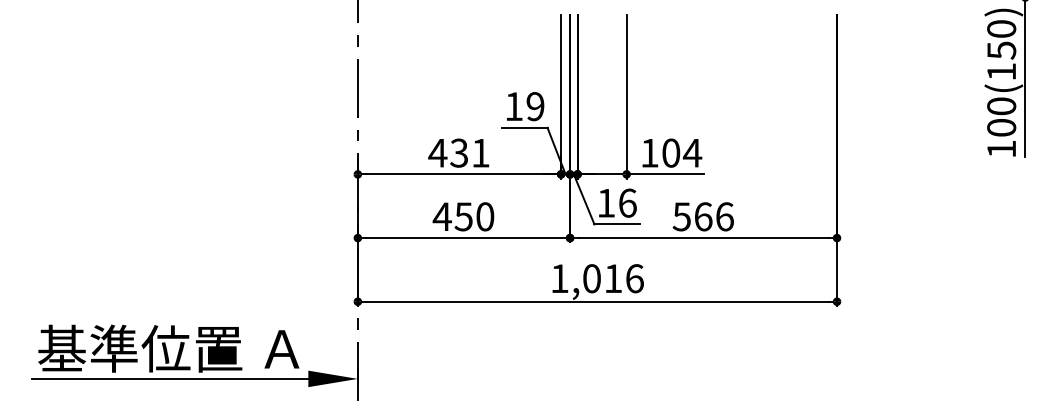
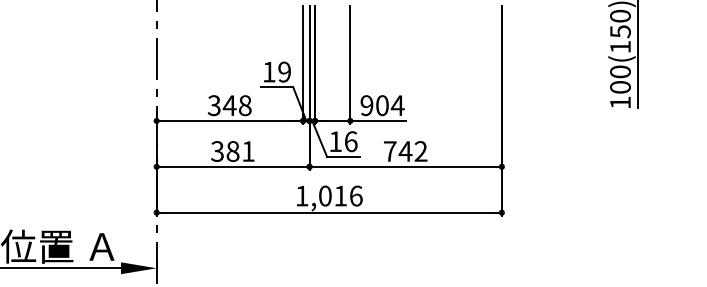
text: (458, 152) -> (229, 105), 431 -> 348
text: (649, 152) -> (366, 105), 104 -> 904
text: (463, 216) -> (232, 151), 450 -> 381
text: (702, 216) -> (404, 151), 566 -> 742

